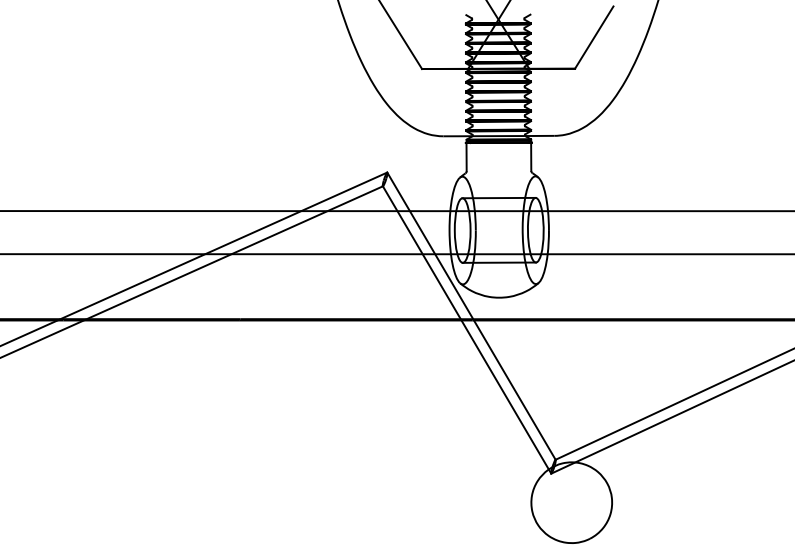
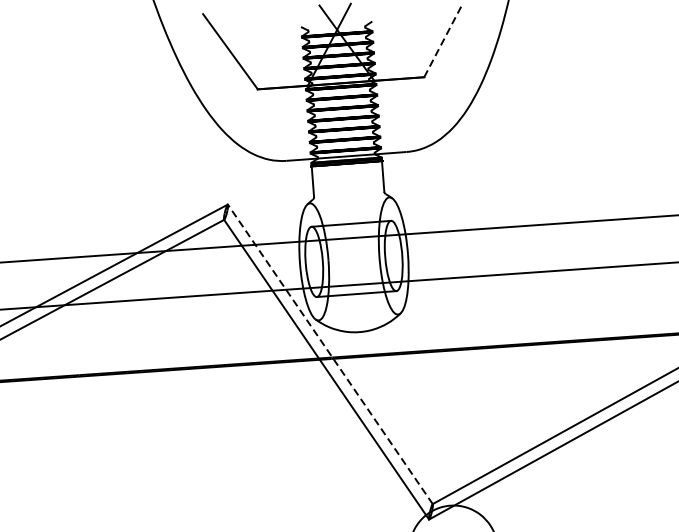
line: (594, 37) -> (442, 41), solid -> dashed
line: (471, 315) -> (330, 353), solid -> dashed

